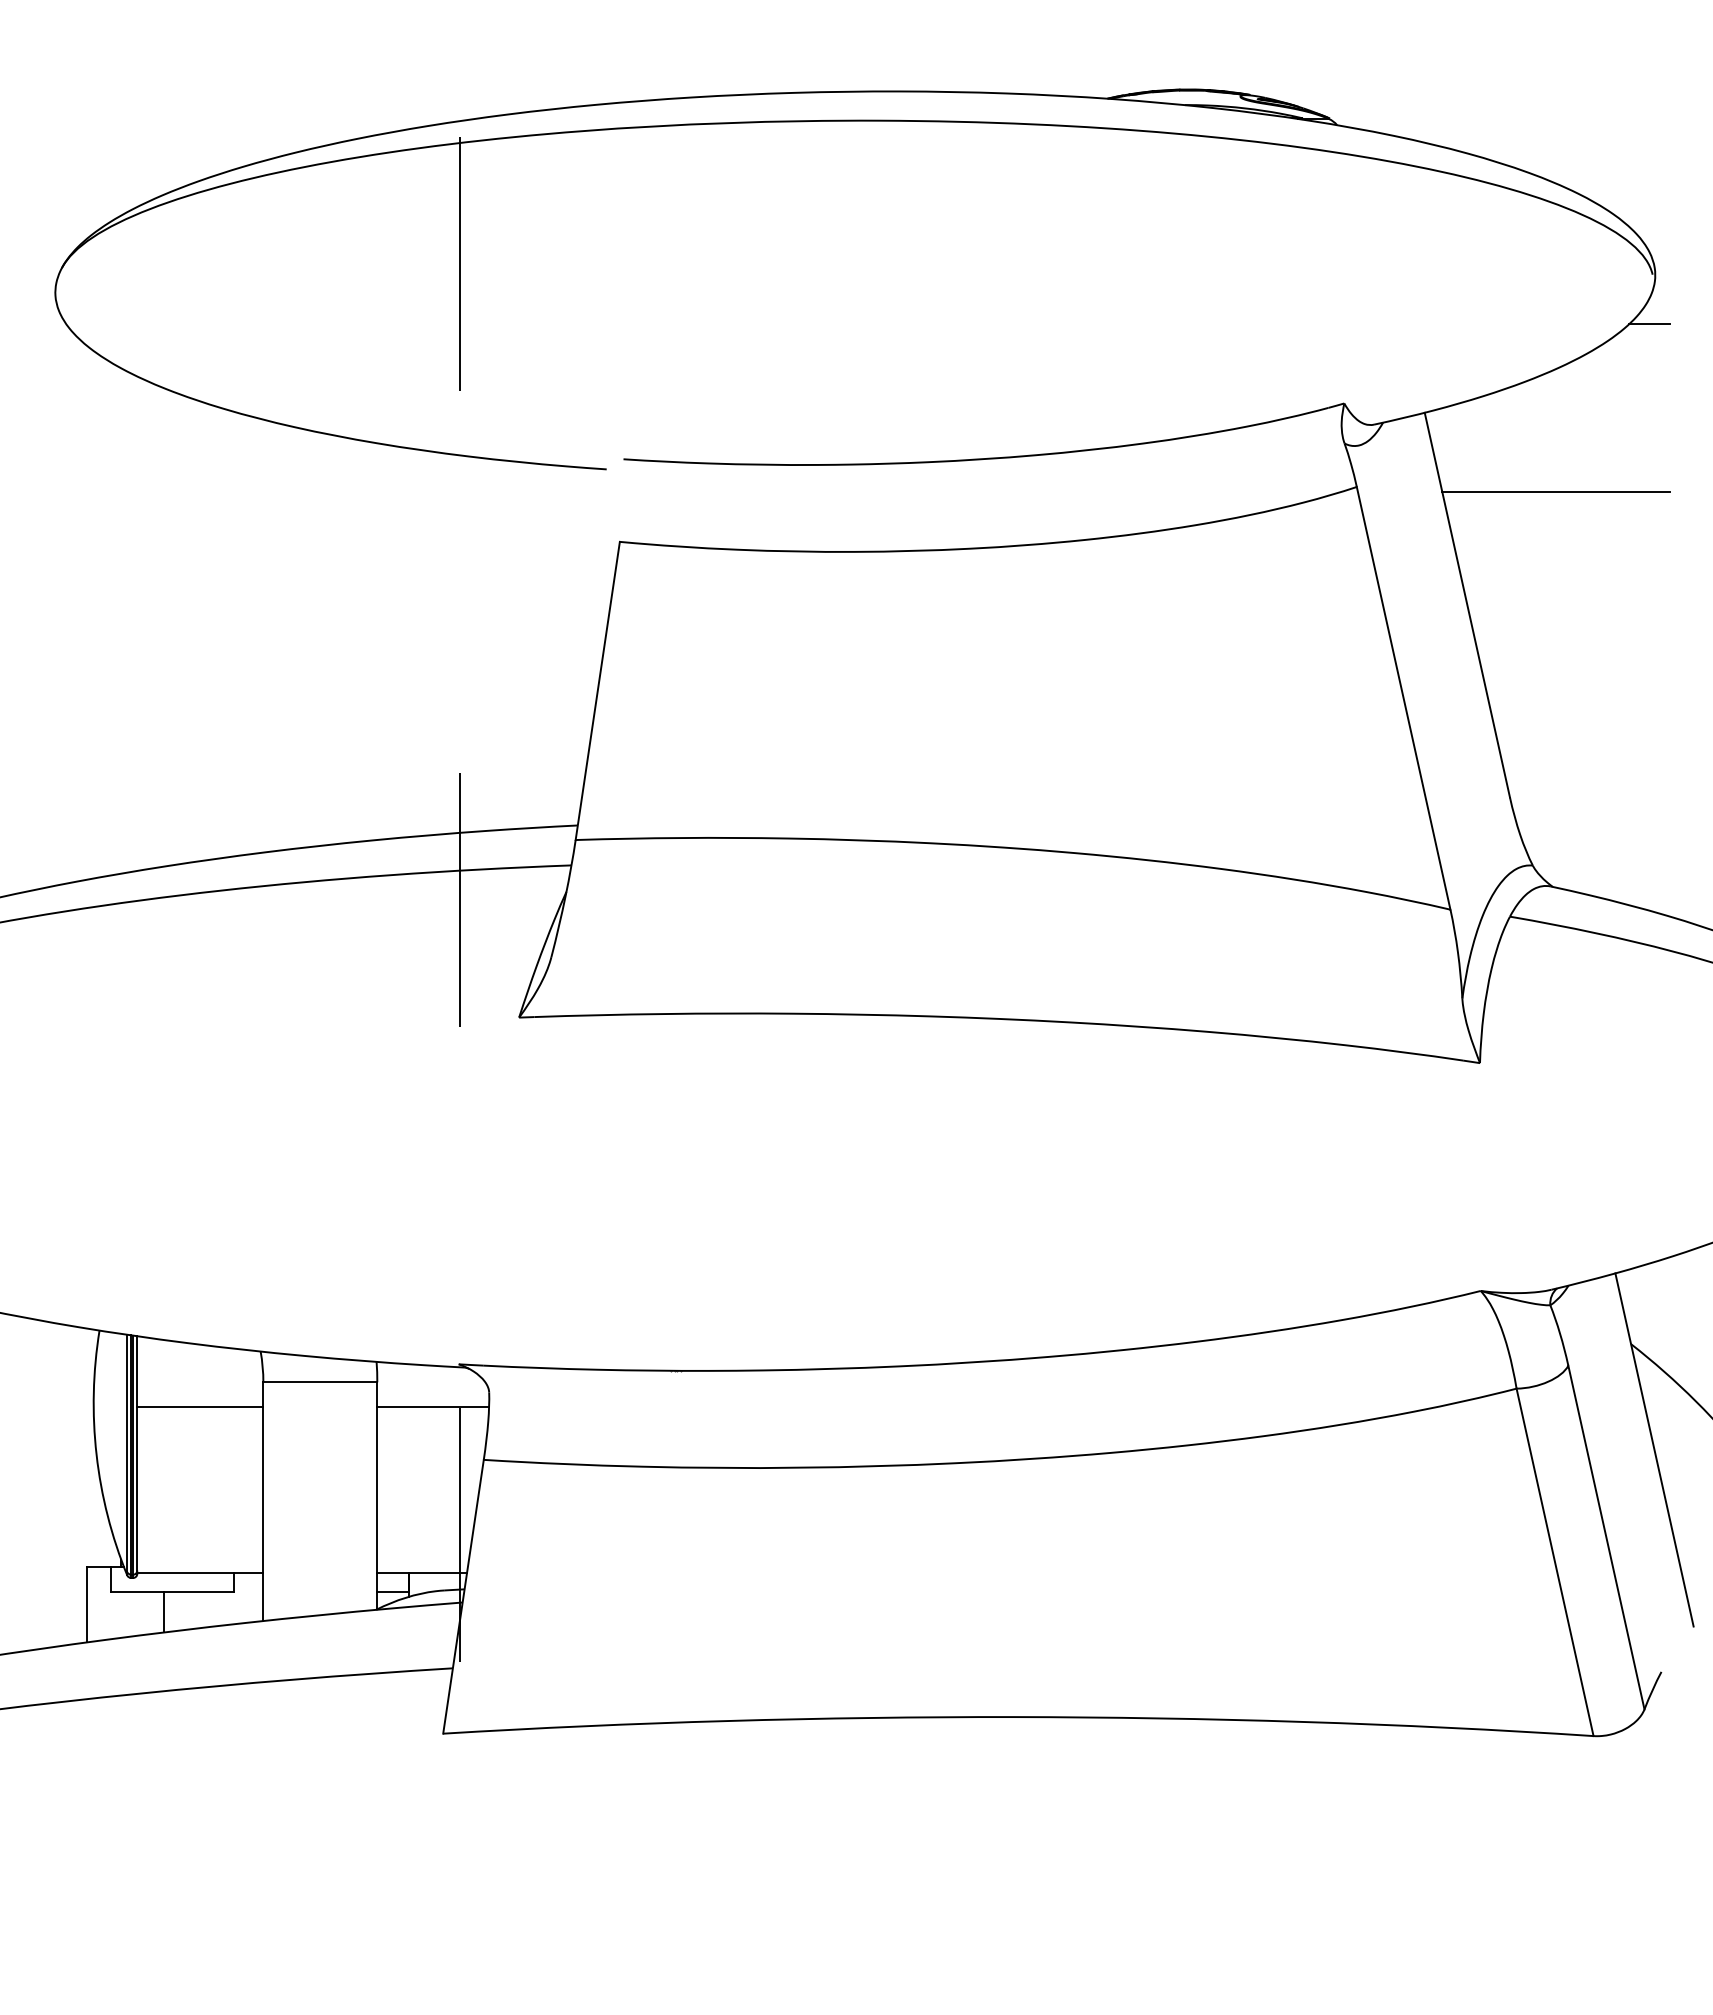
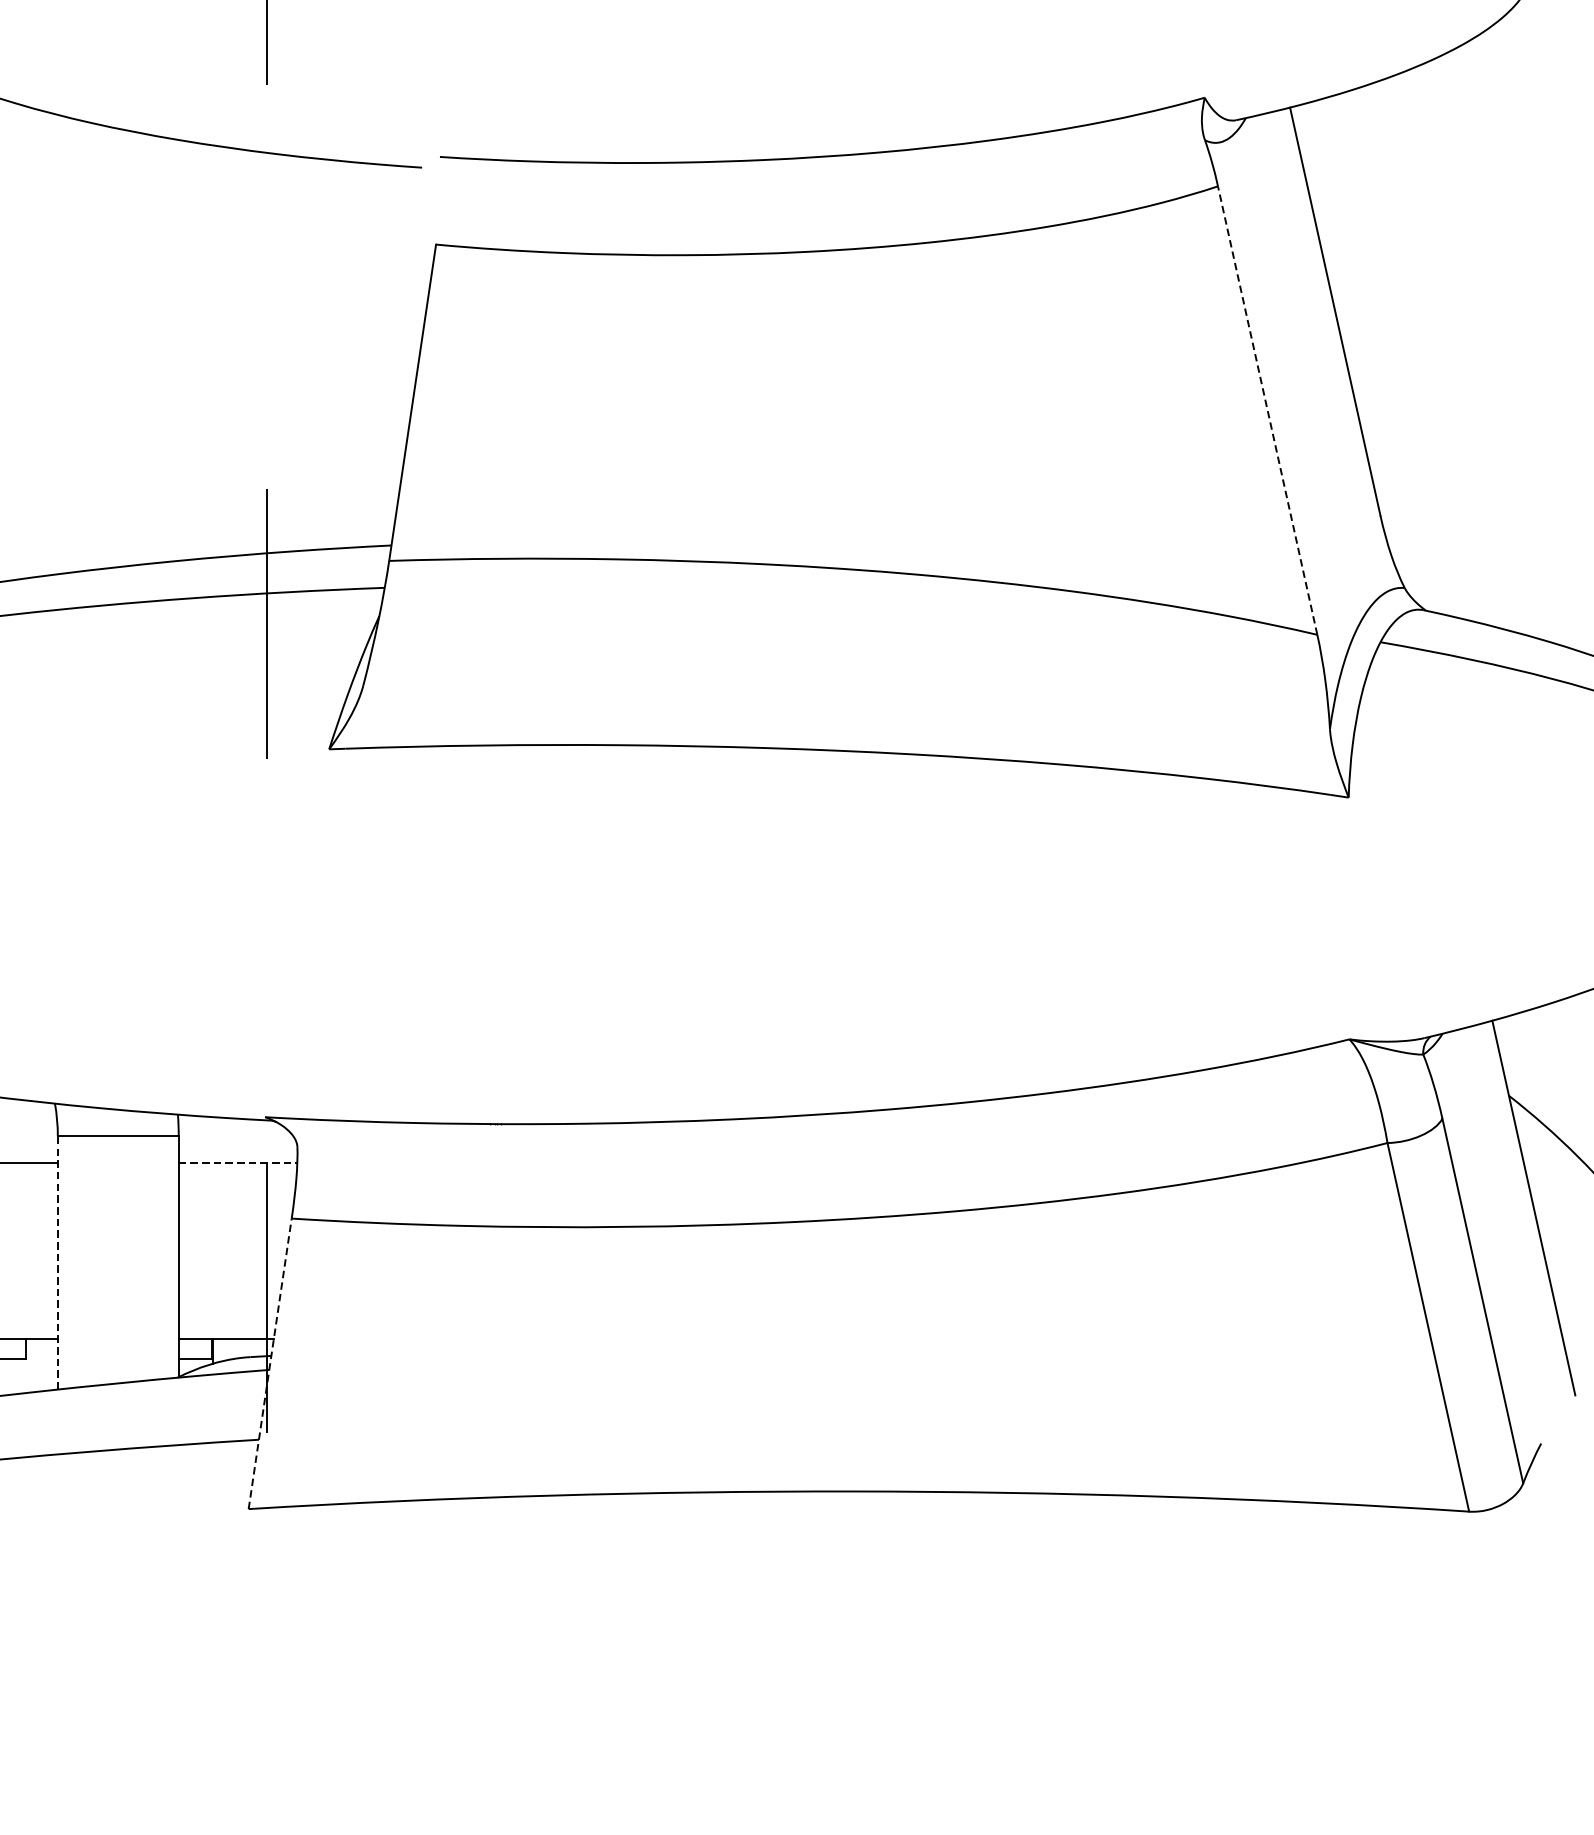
line: (1649, 324) -> (1528, 13), removed
line: (1556, 491) -> (1429, 191), removed
line: (1403, 697) -> (1267, 409), solid -> dashed
line: (433, 1407) -> (238, 1163), solid -> dashed
line: (263, 1501) -> (57, 1262), solid -> dashed
line: (463, 1596) -> (270, 1363), solid -> dashed

